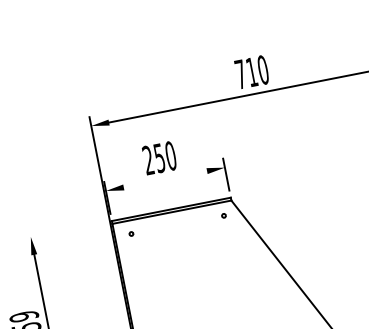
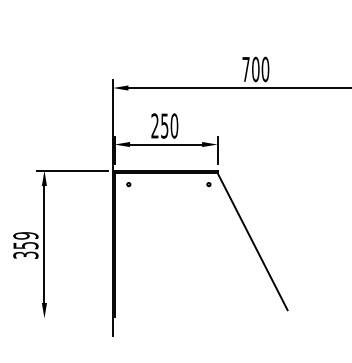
text: (251, 72) -> (255, 69), 710 -> 700
line: (165, 179) -> (166, 144), added
line: (63, 230) -> (72, 170), added

